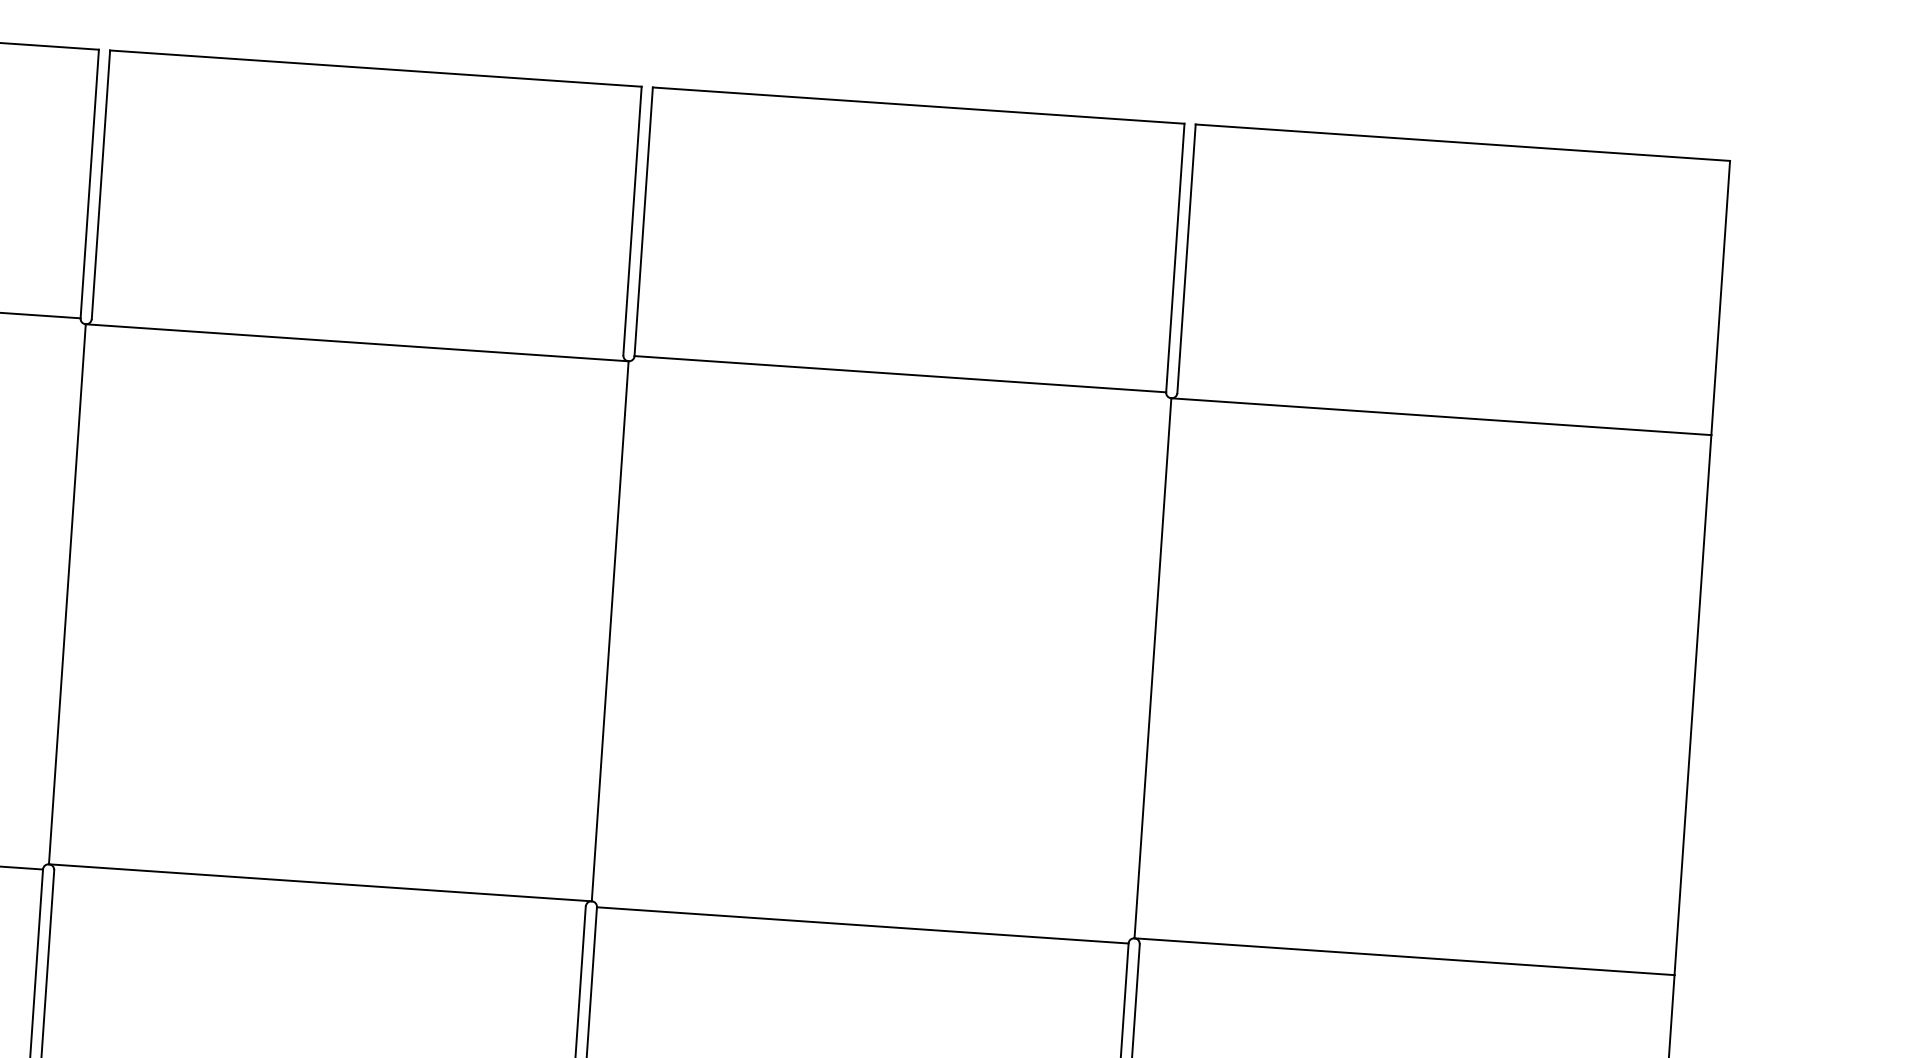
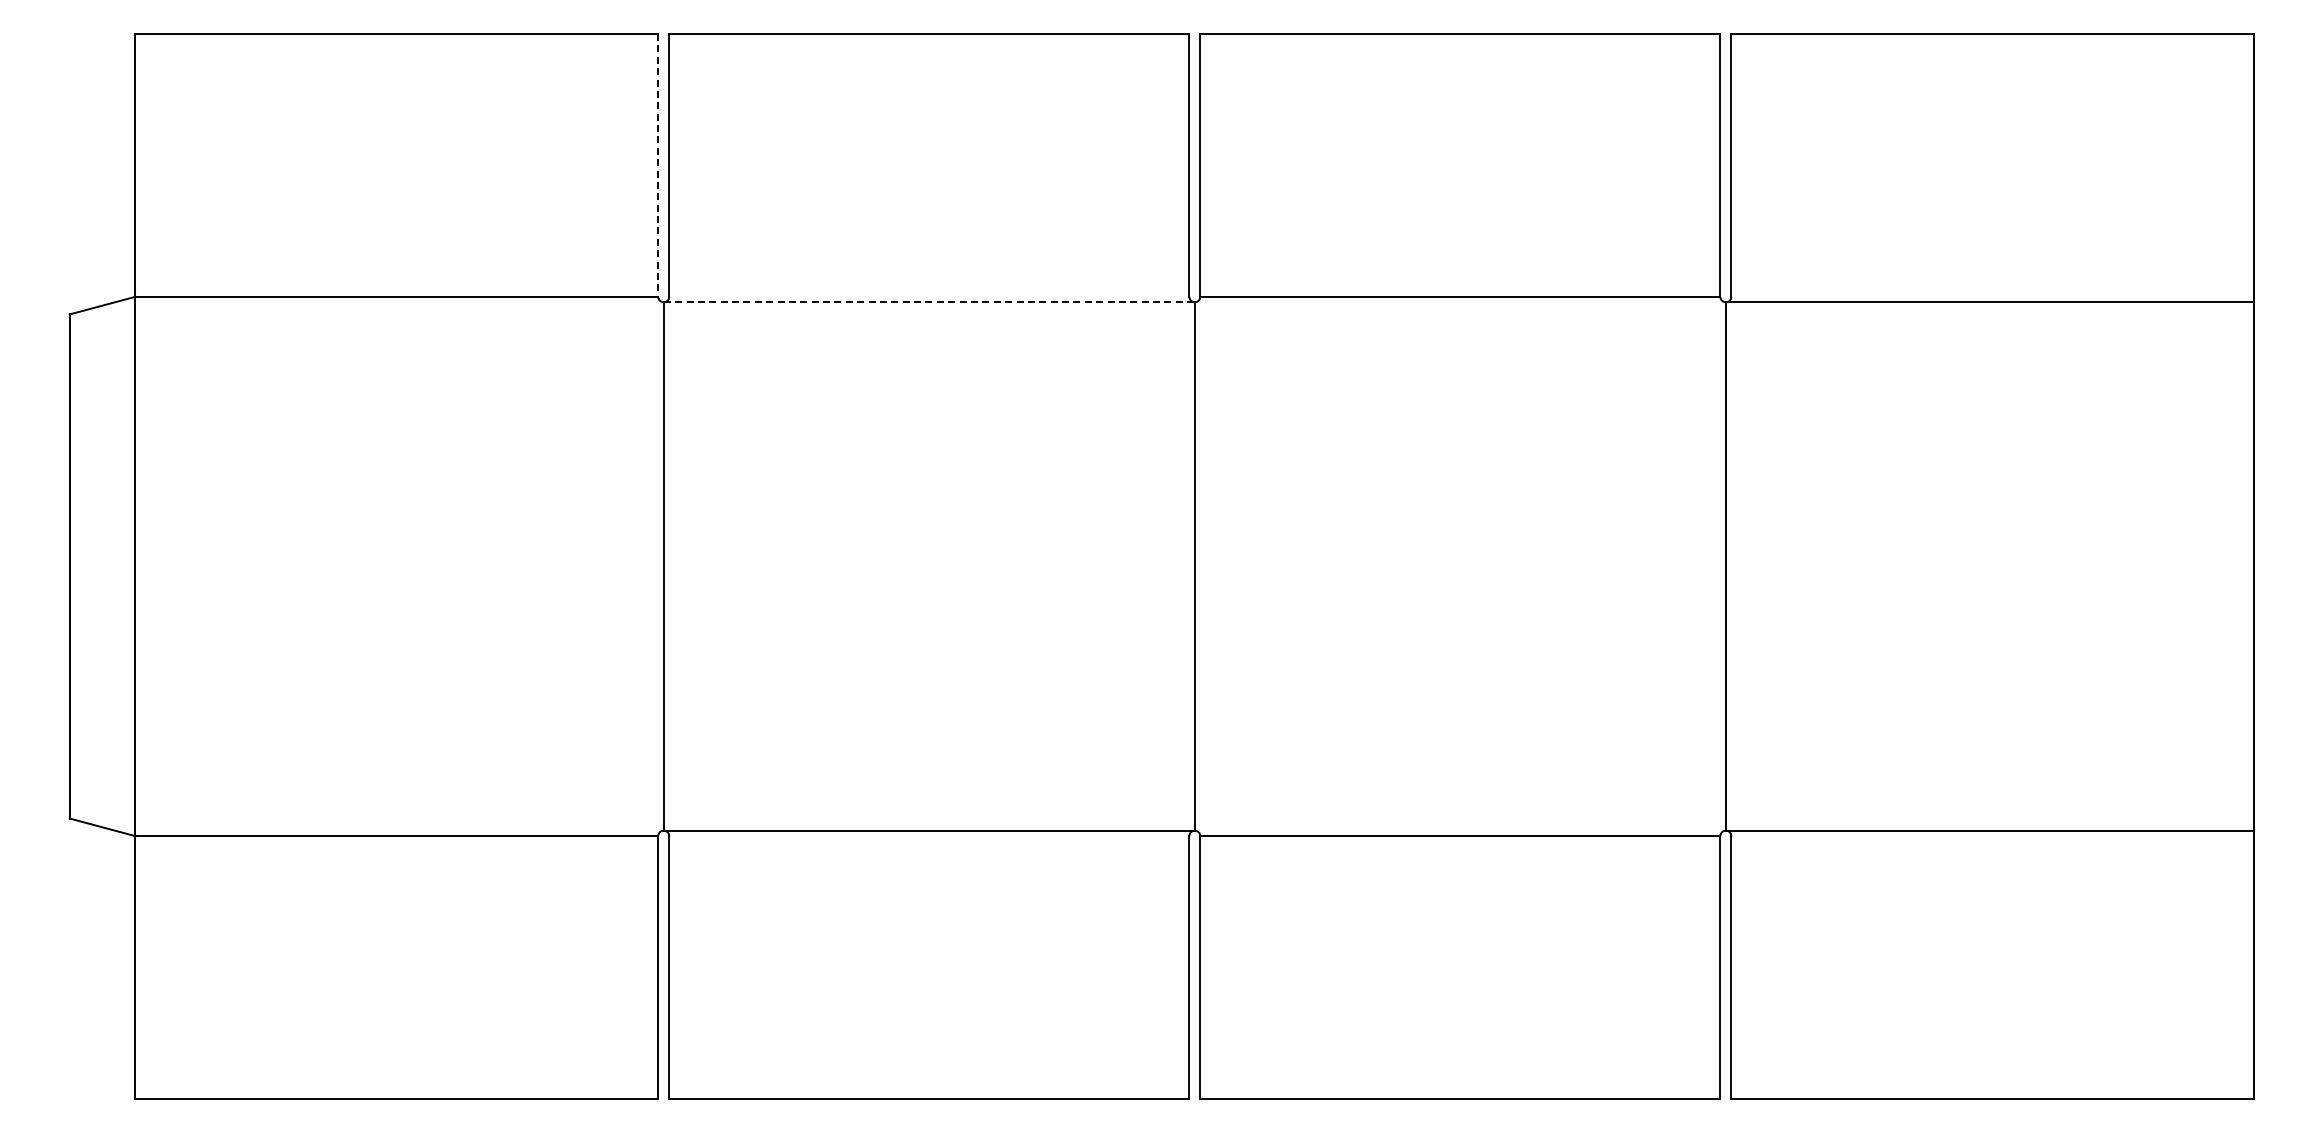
line: (89, 184) -> (658, 165), solid -> dashed
line: (357, 343) -> (929, 302), solid -> dashed

